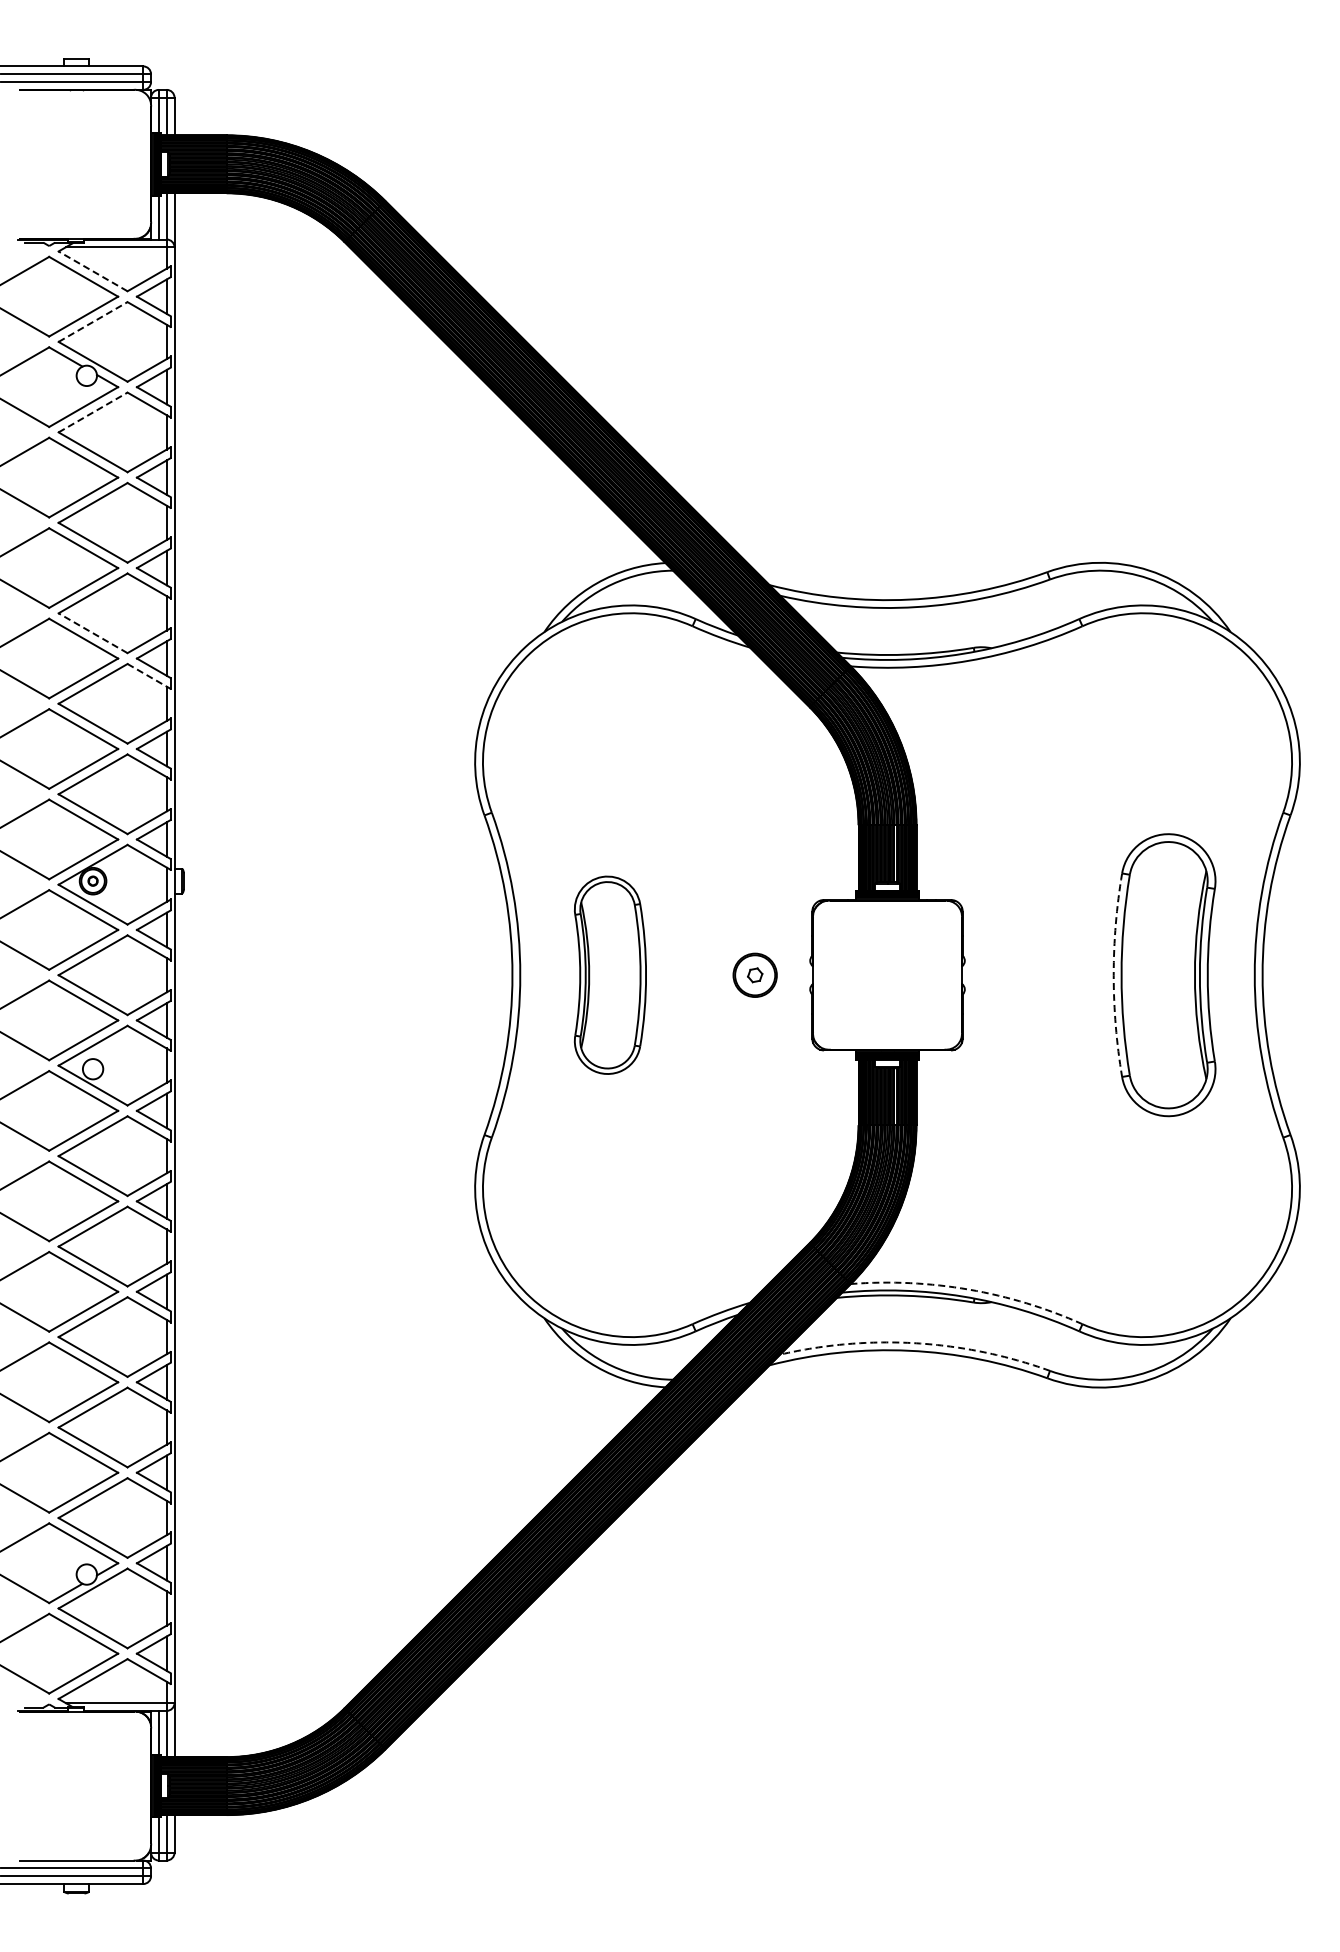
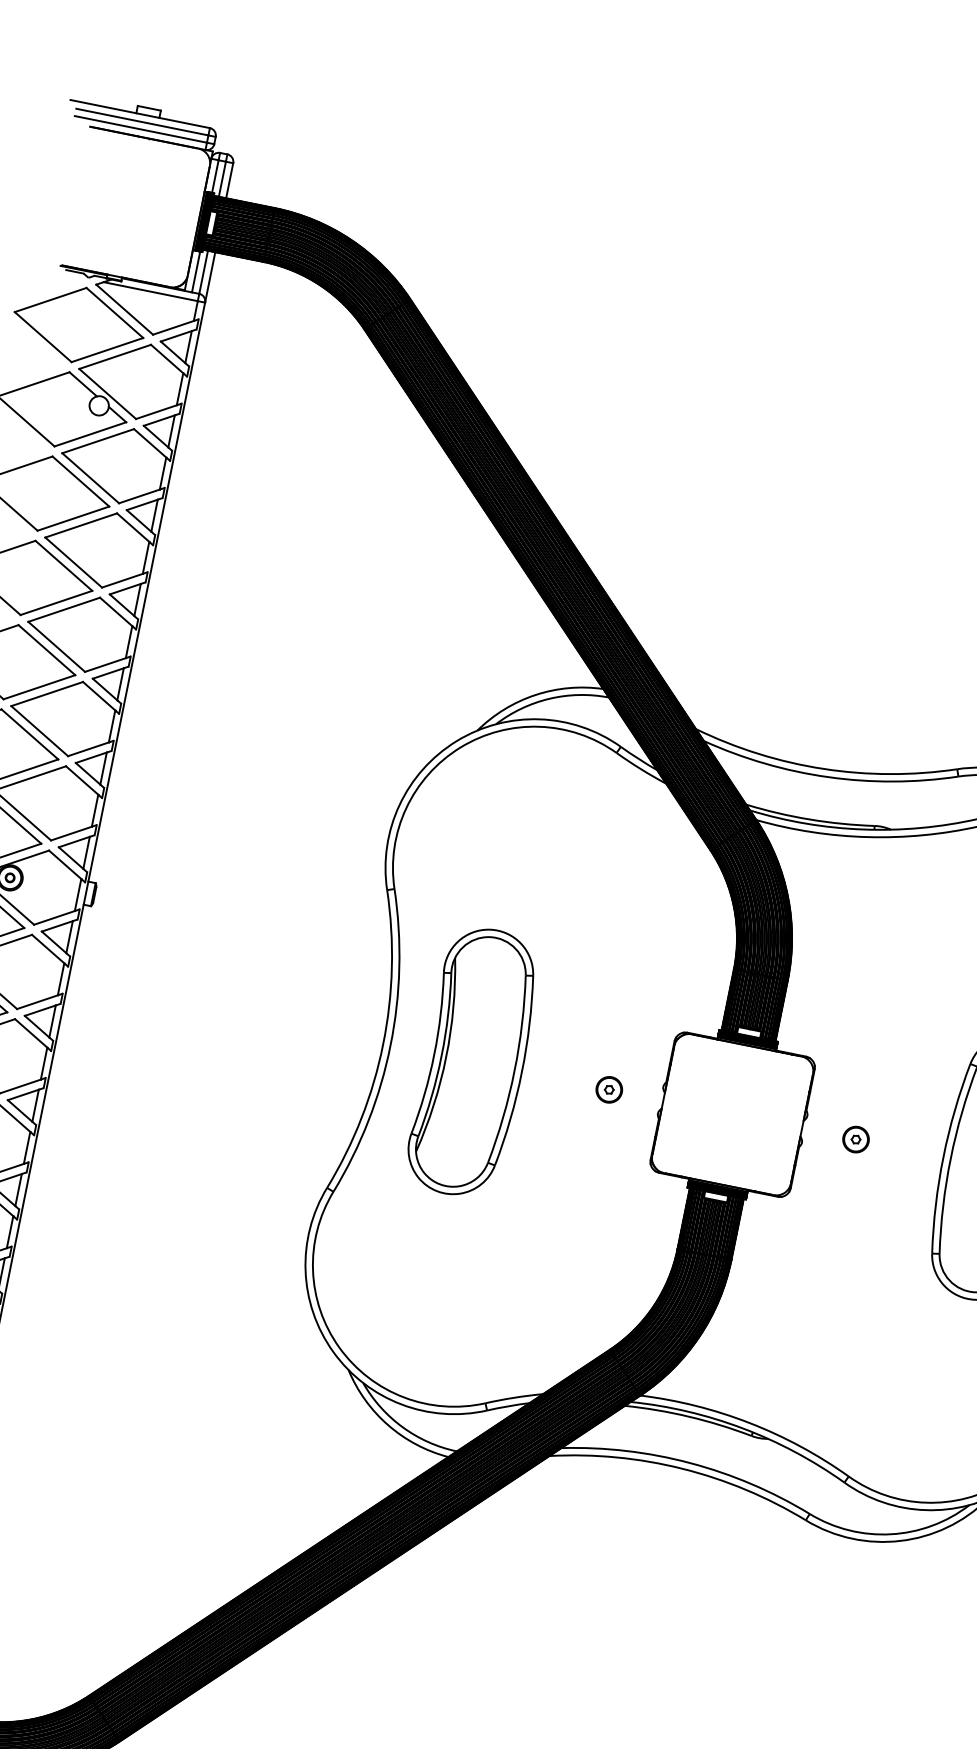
line: (93, 271) -> (125, 309), dashed -> solid
line: (93, 322) -> (115, 357), dashed -> solid
line: (93, 412) -> (98, 441), dashed -> solid
line: (93, 633) -> (57, 647), dashed -> solid
line: (147, 675) -> (99, 696), dashed -> solid
part: (754, 974) -> (608, 1089), size x0.62
part: (1019, 974) -> (855, 1138), added
part: (610, 975) -> (474, 1062), size x1.43
arc: (1113, 975) -> (943, 1157), dashed -> solid
arc: (969, 1289) -> (750, 1422), dashed -> solid
arc: (916, 1343) -> (690, 1463), dashed -> solid

